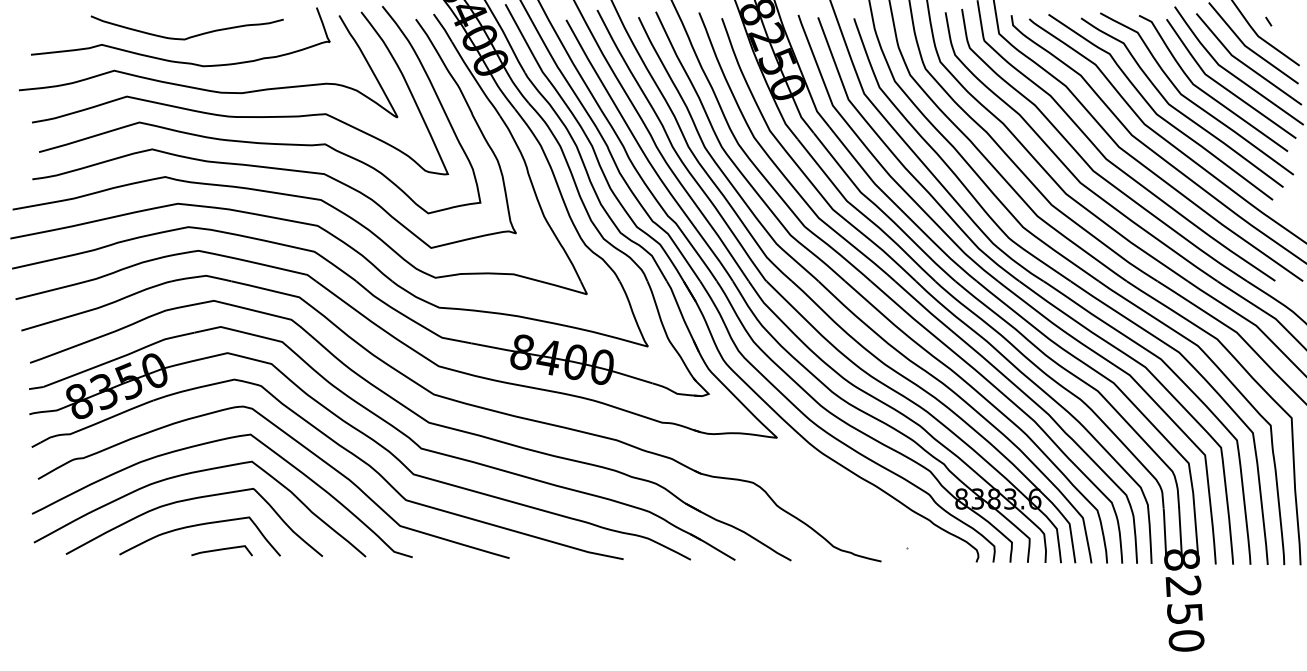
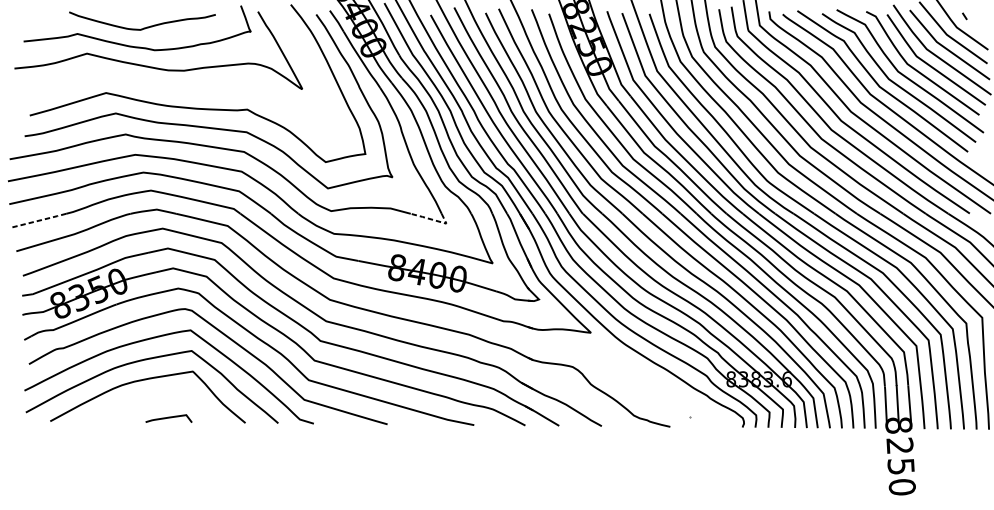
curve: (240, 116) -> (182, 88), removed
line: (570, 289) -> (433, 220), solid -> dashed
line: (52, 290) -> (39, 220), solid -> dashed
curve: (196, 526) -> (149, 400), removed

